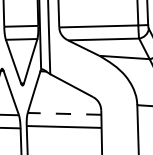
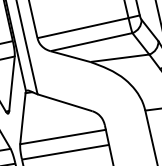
line: (64, 113) -> (62, 136), dashed -> solid

